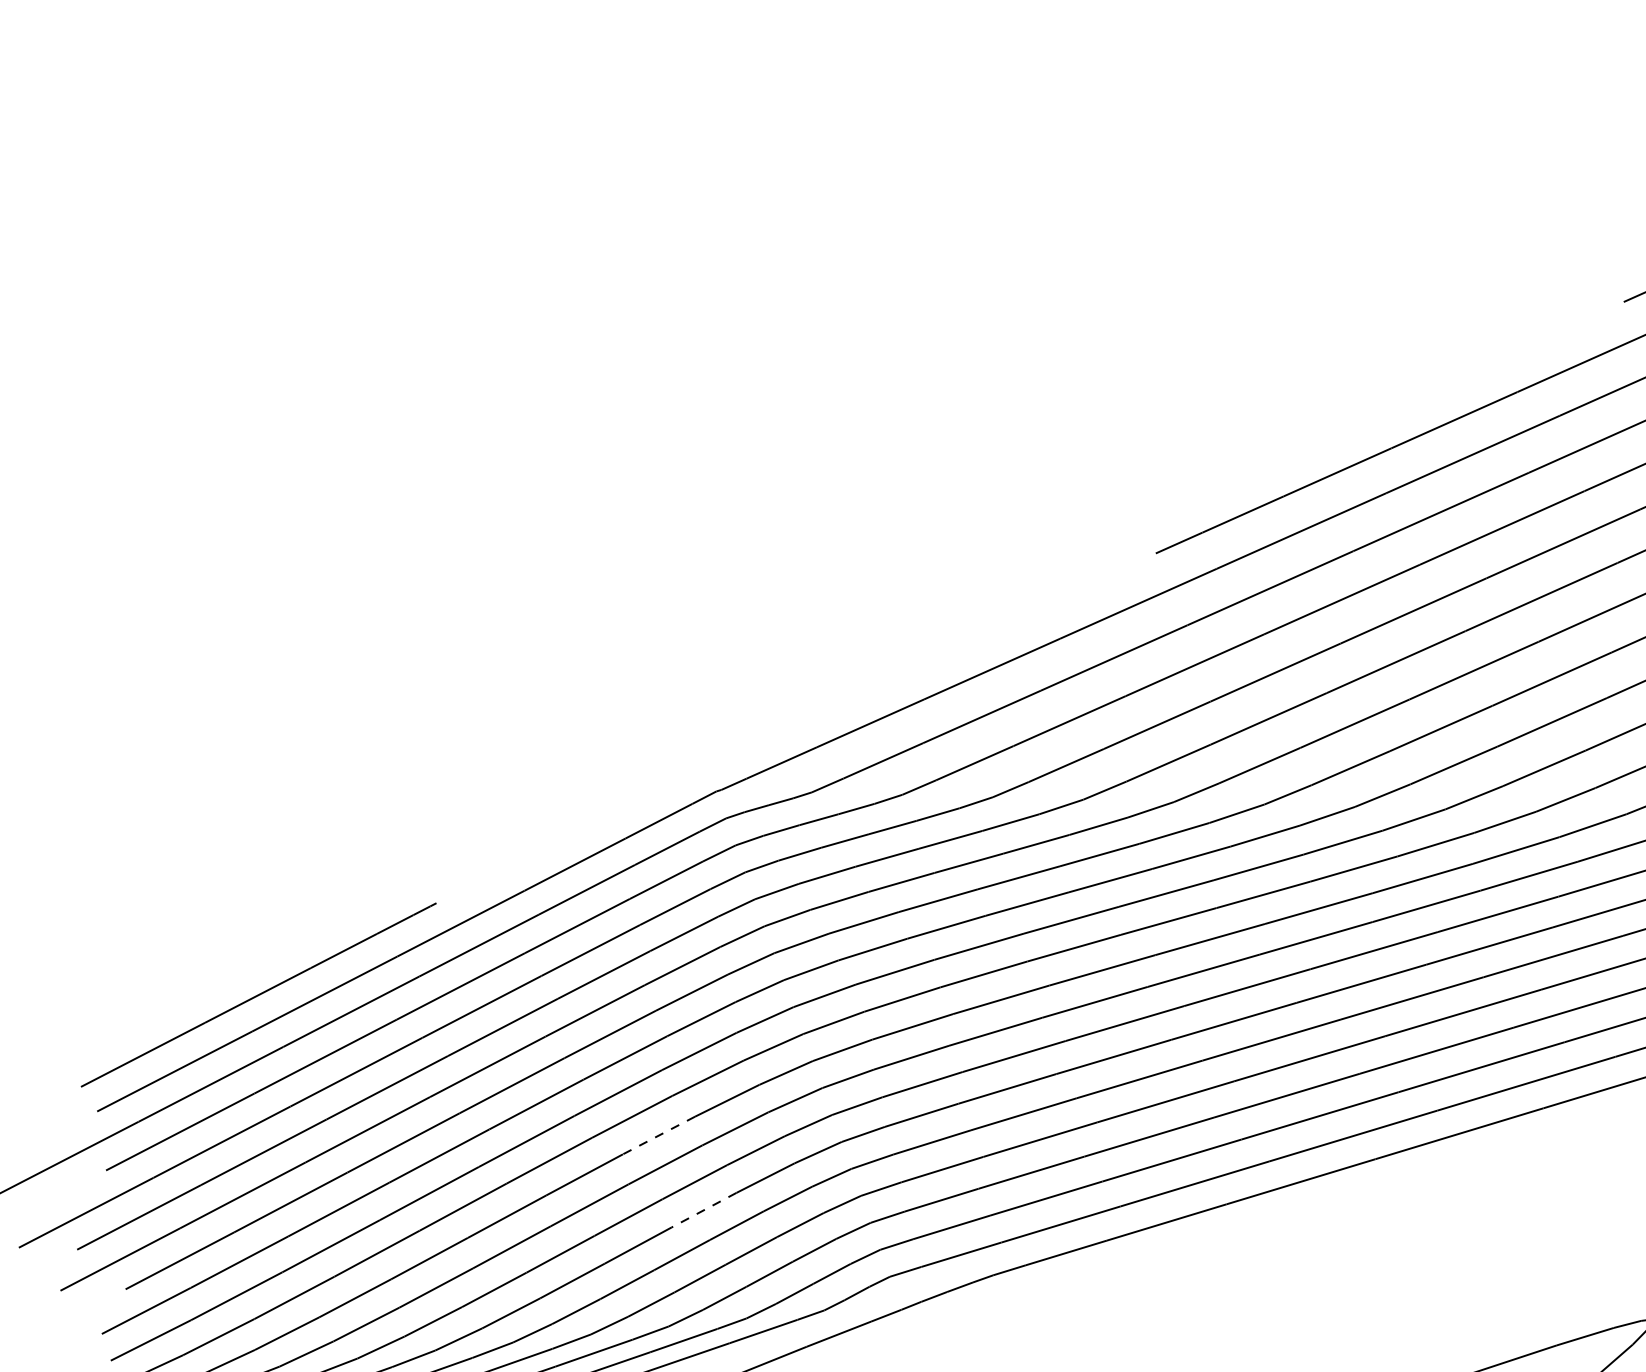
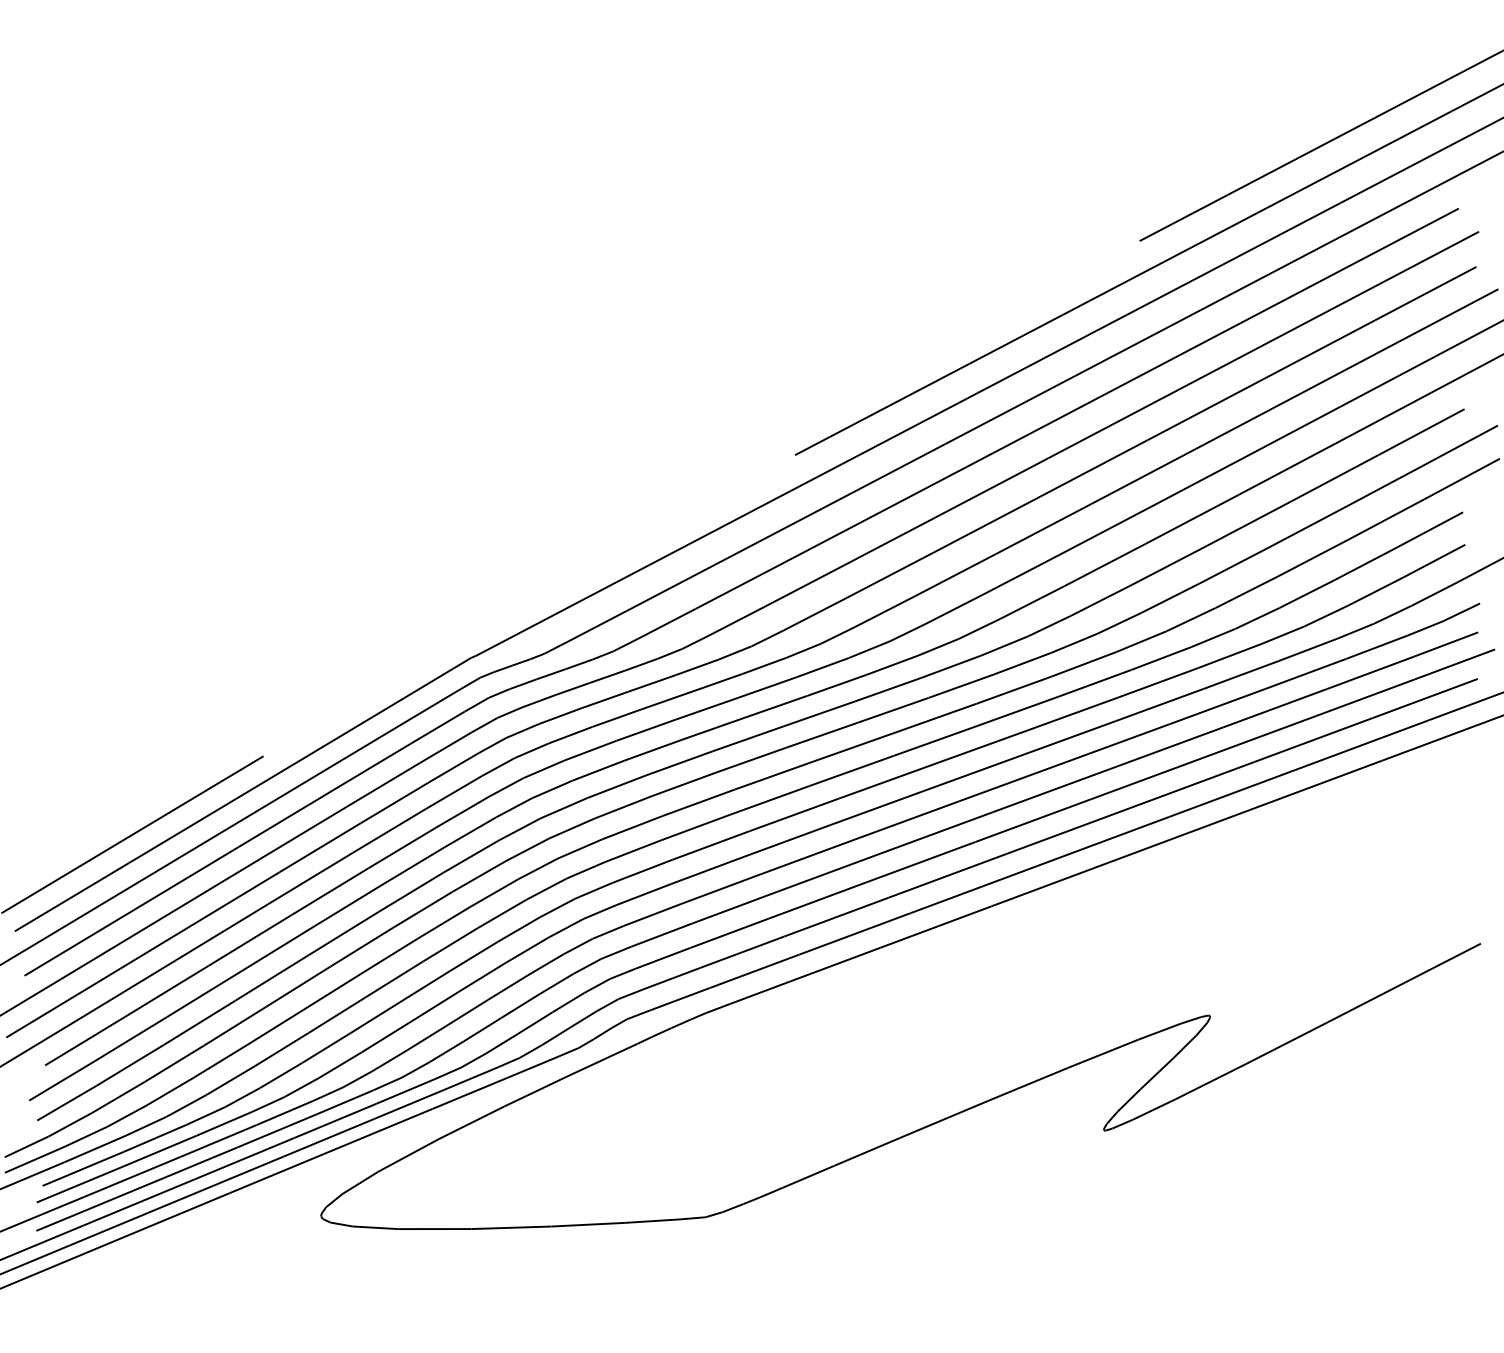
line: (658, 1135) -> (443, 922), dashed -> solid
line: (703, 1210) -> (481, 977), dashed -> solid

